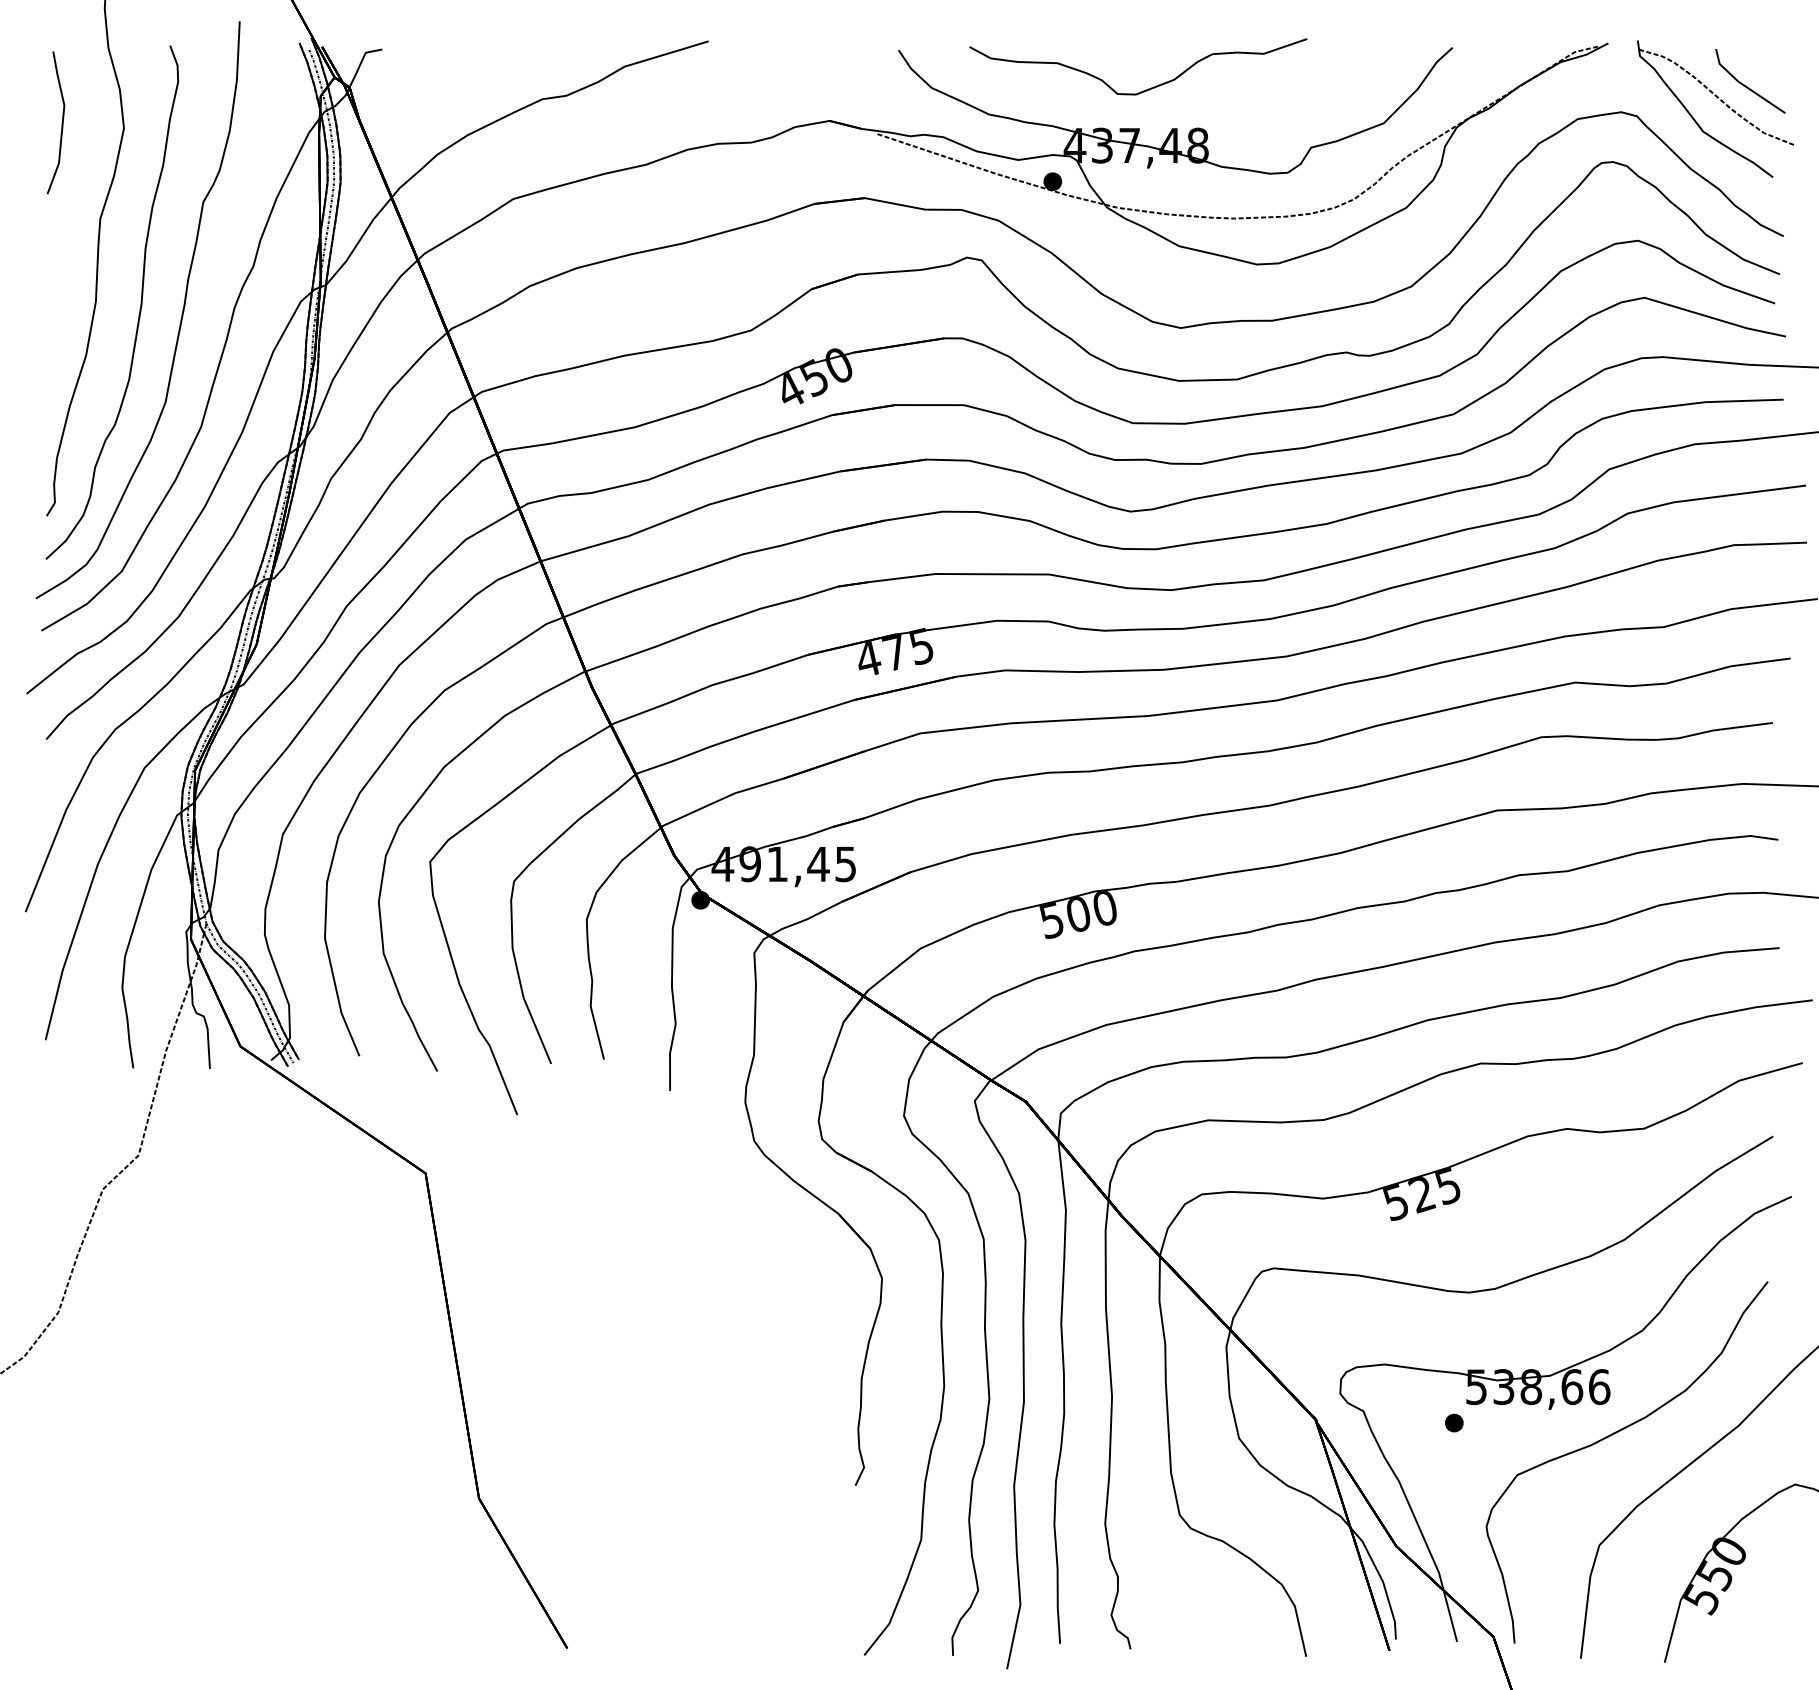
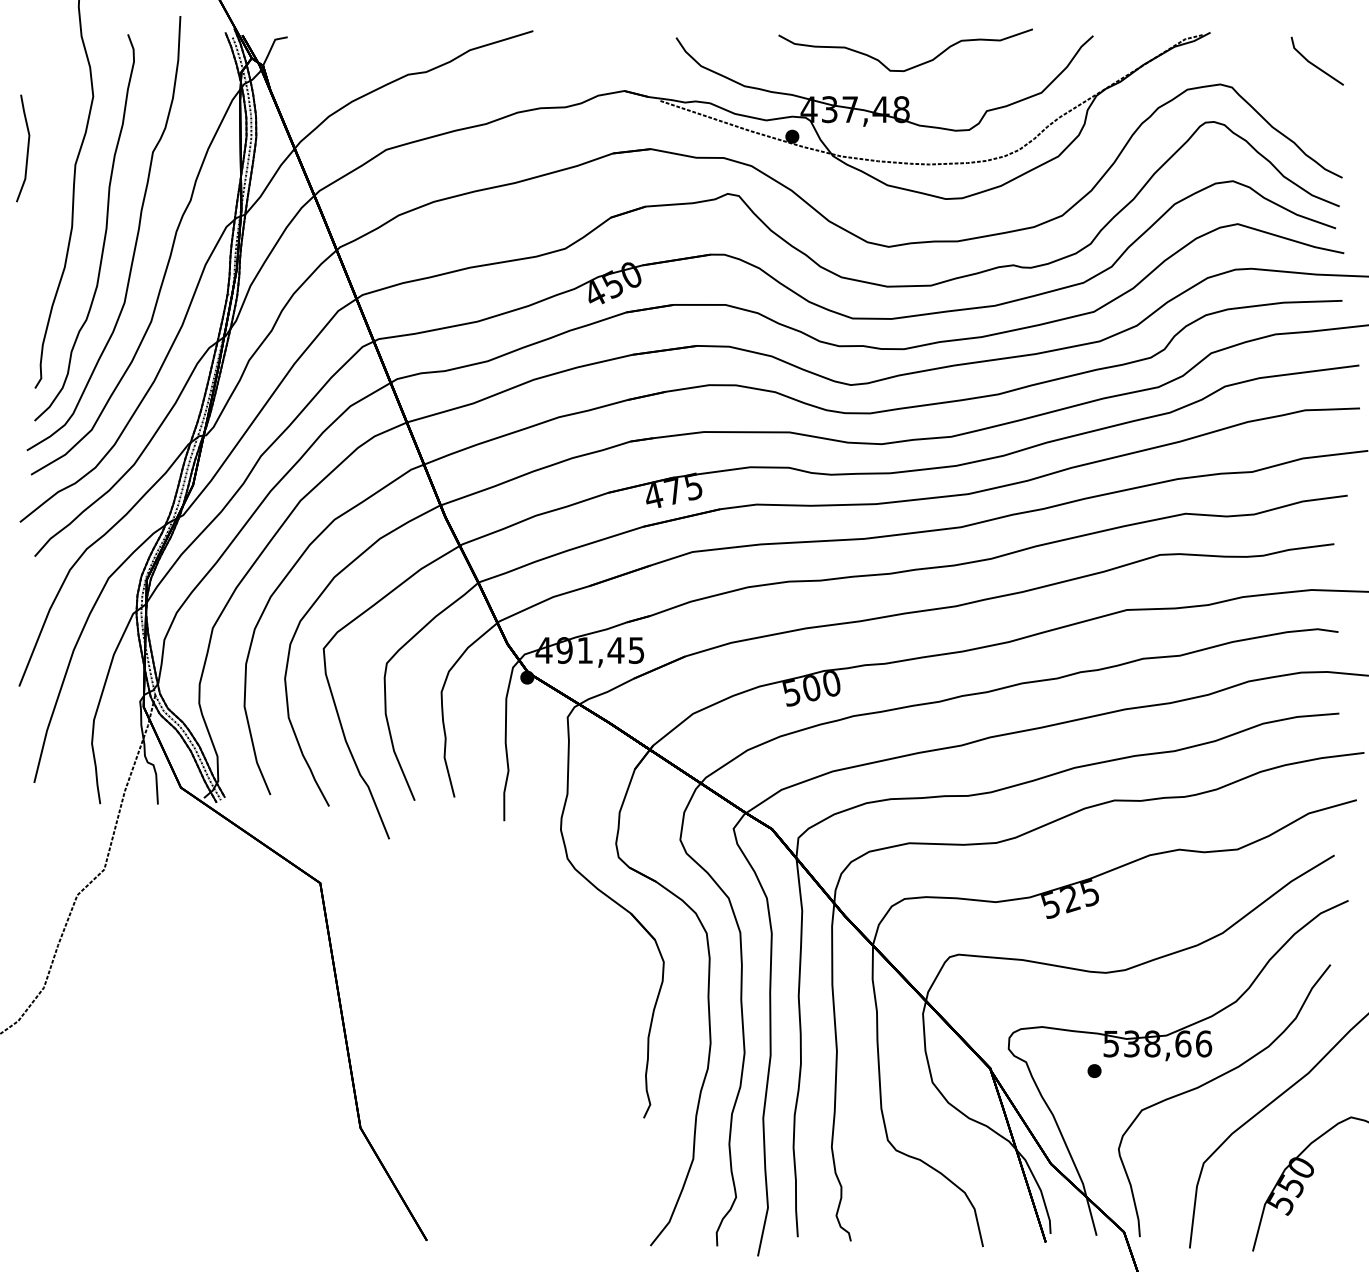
curve: (1147, 88) -> (912, 66), moved
part: (1721, 101) -> (1295, 76), removed
part: (56, 122) -> (23, 148), moved

